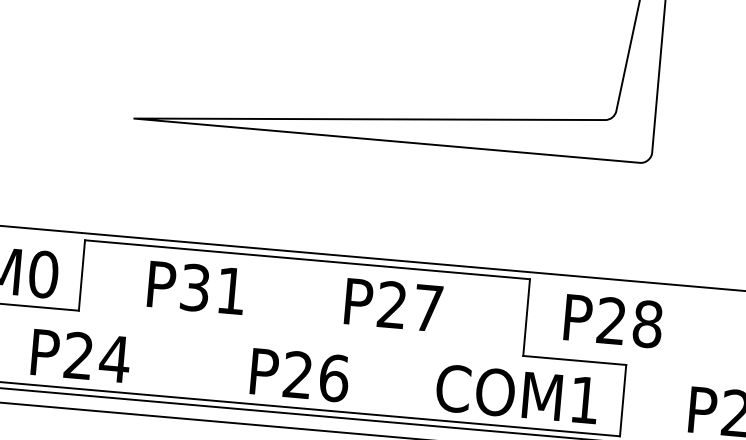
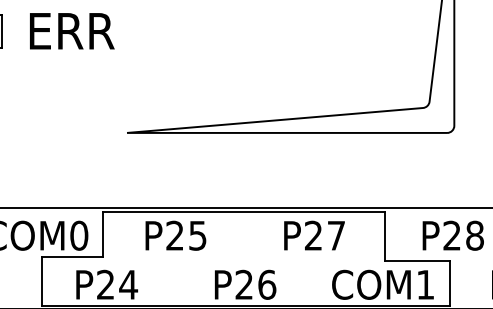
text: (213, 288) -> (186, 235), P31 -> P25
text: (393, 304) -> (314, 235), moved
text: (612, 320) -> (452, 235), moved

